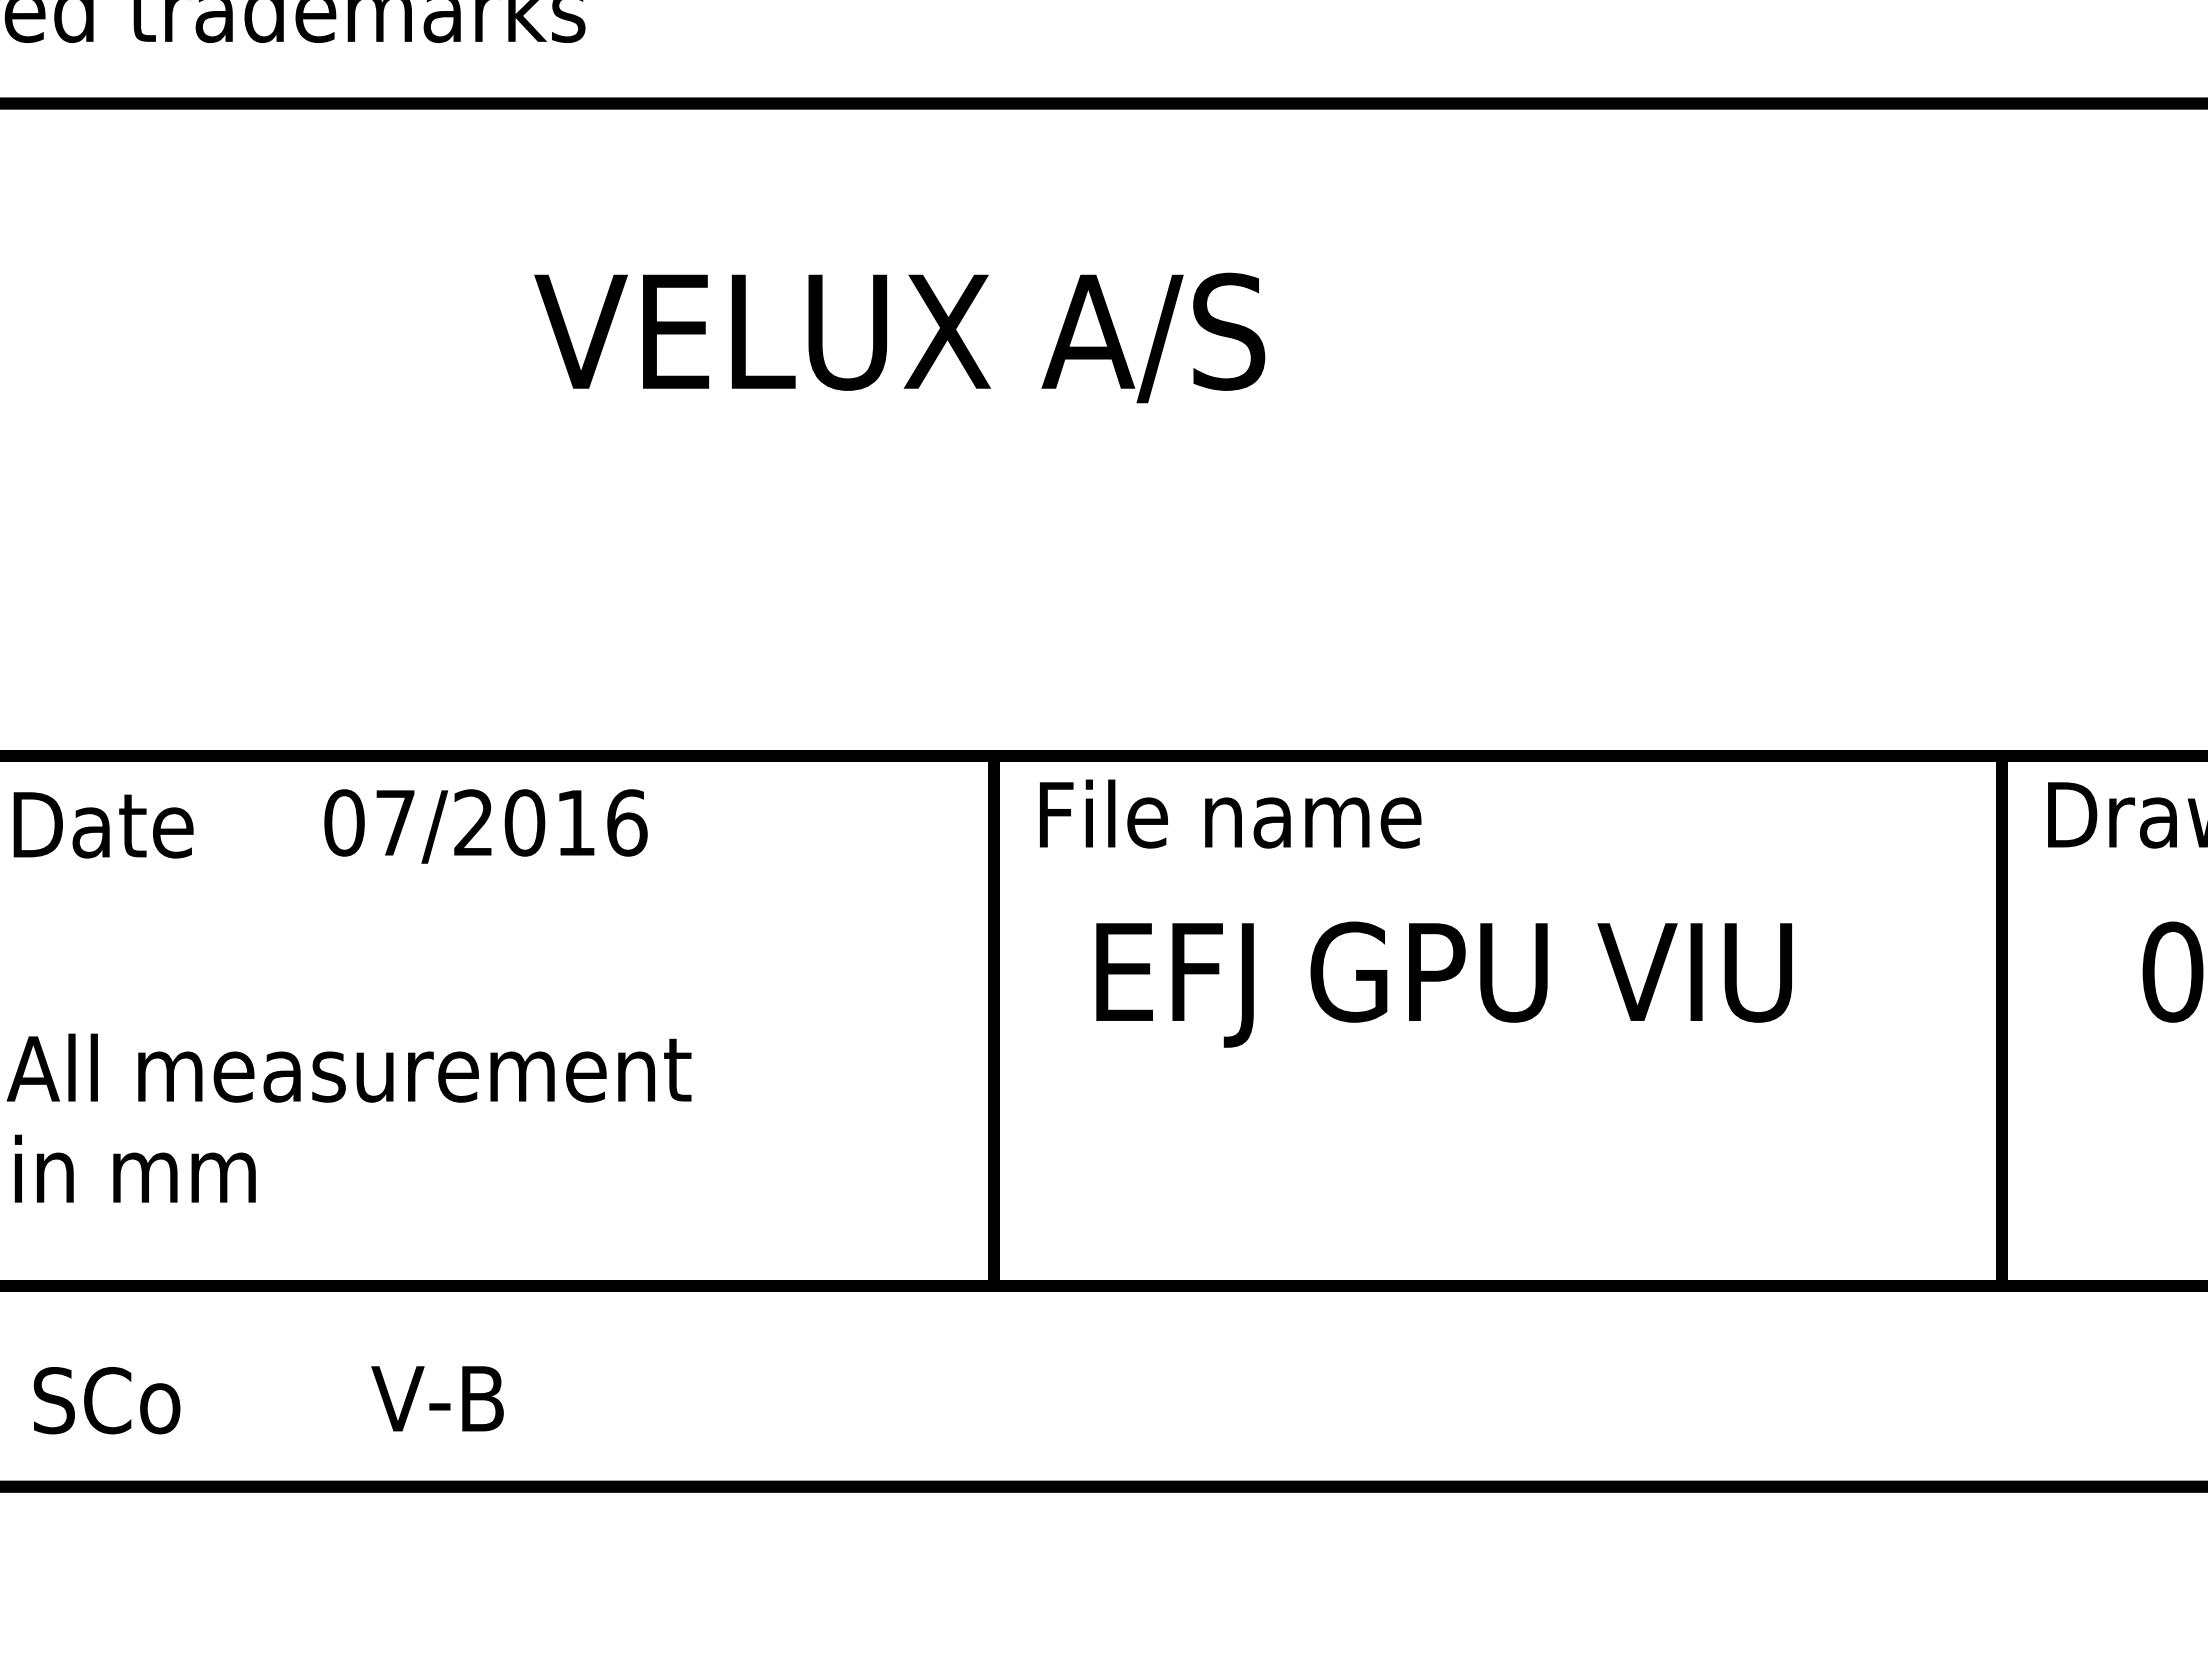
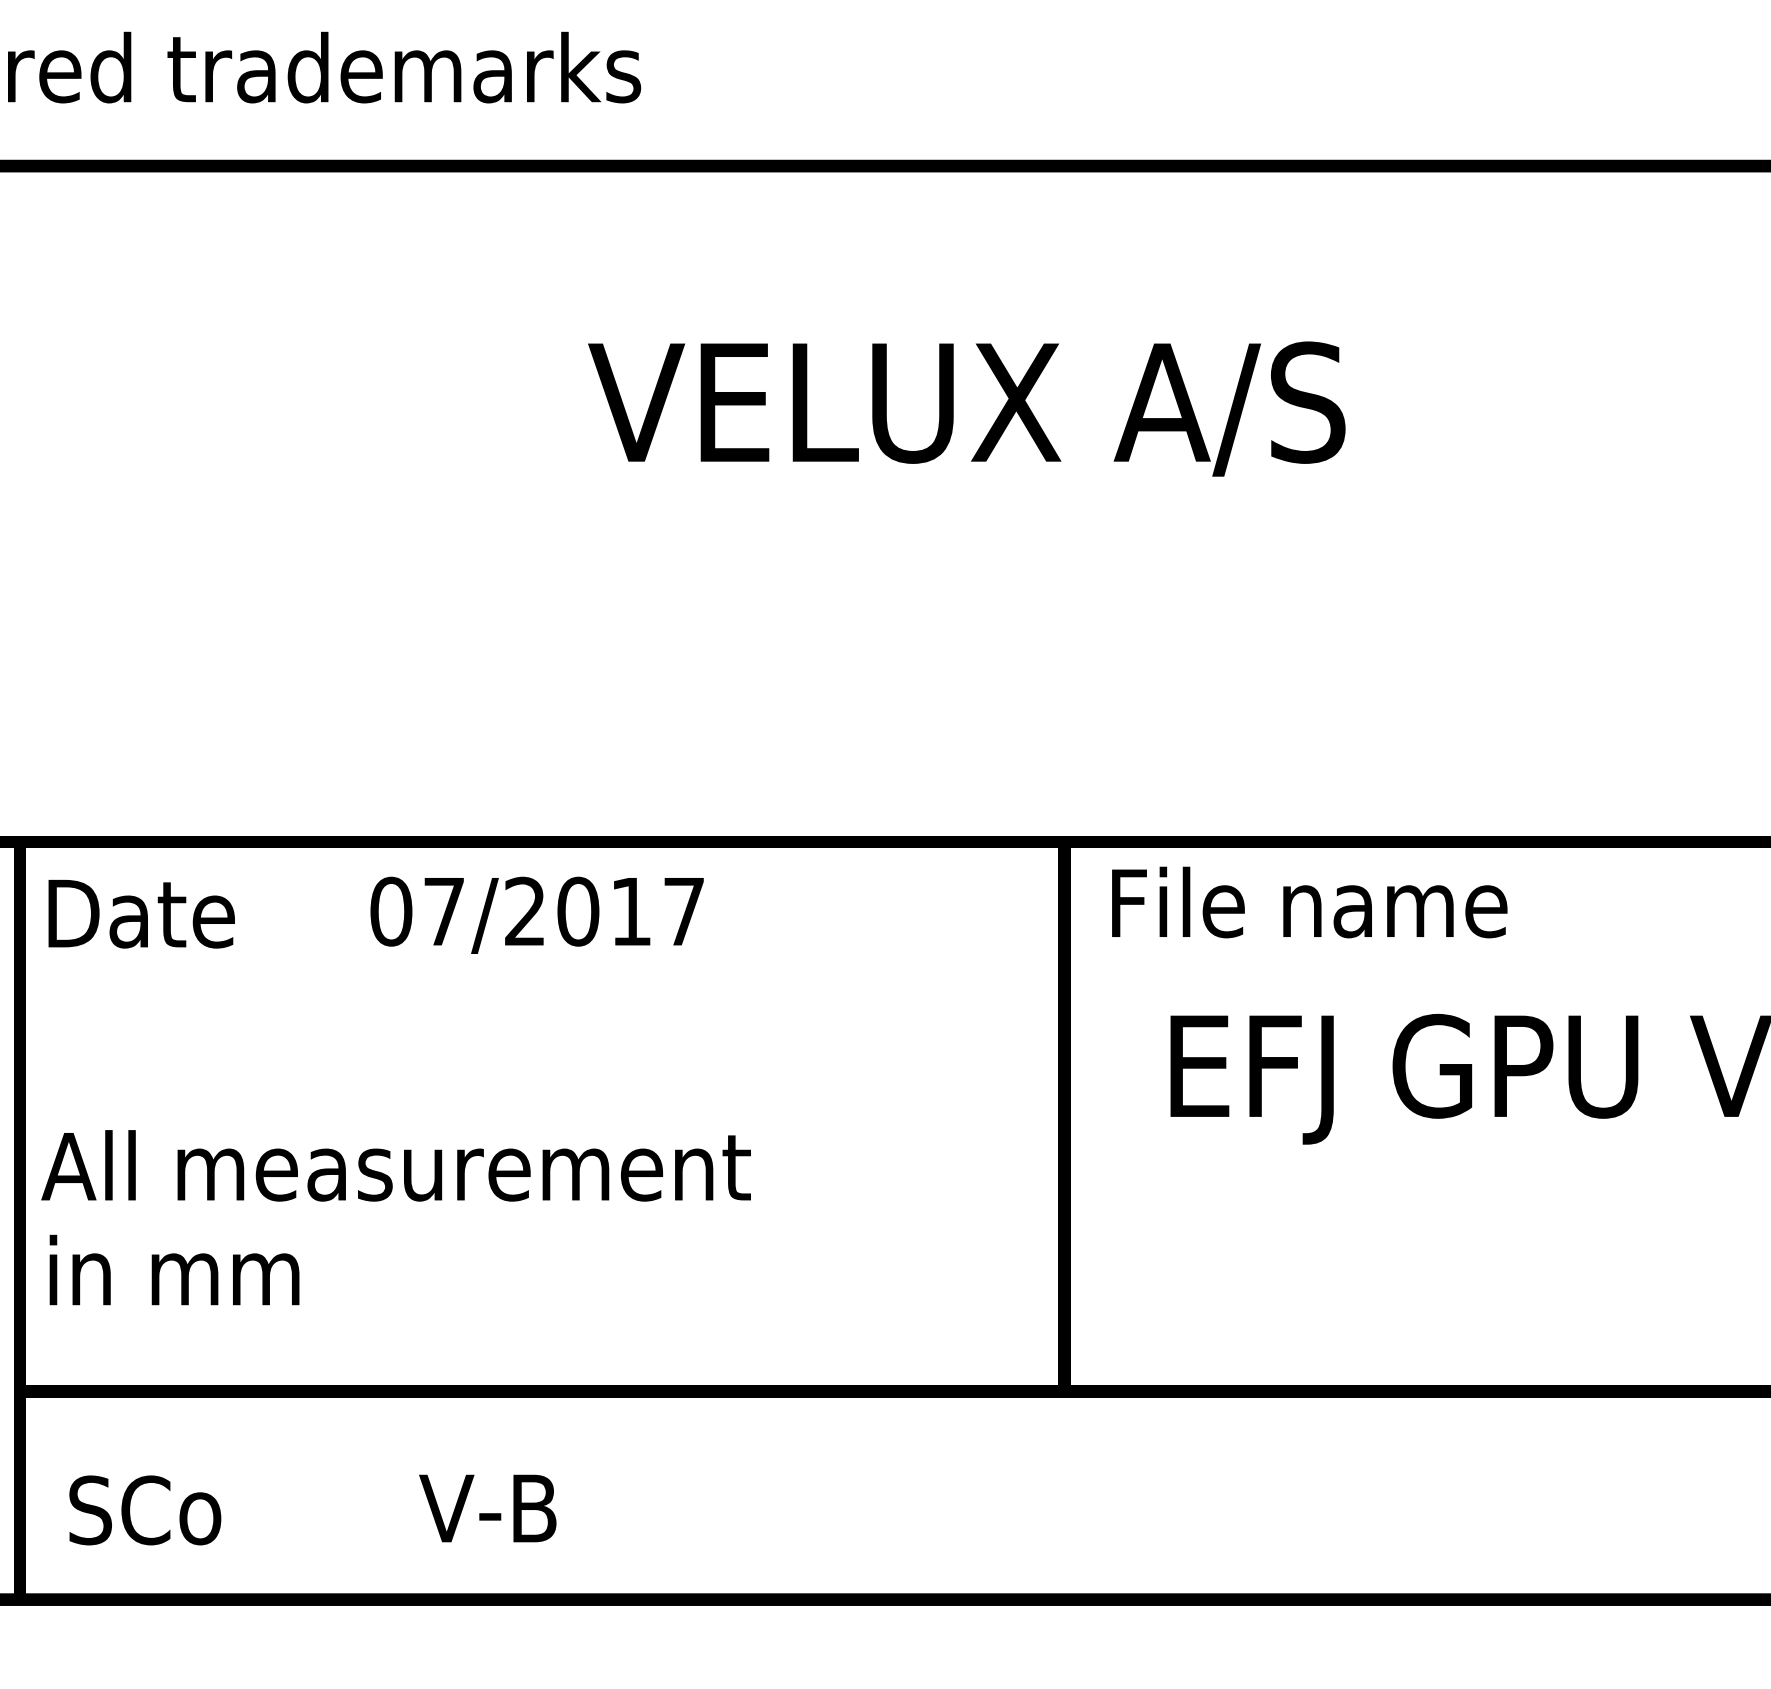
text: (627, 822) -> (684, 911), 07/2016 -> 07/2017

